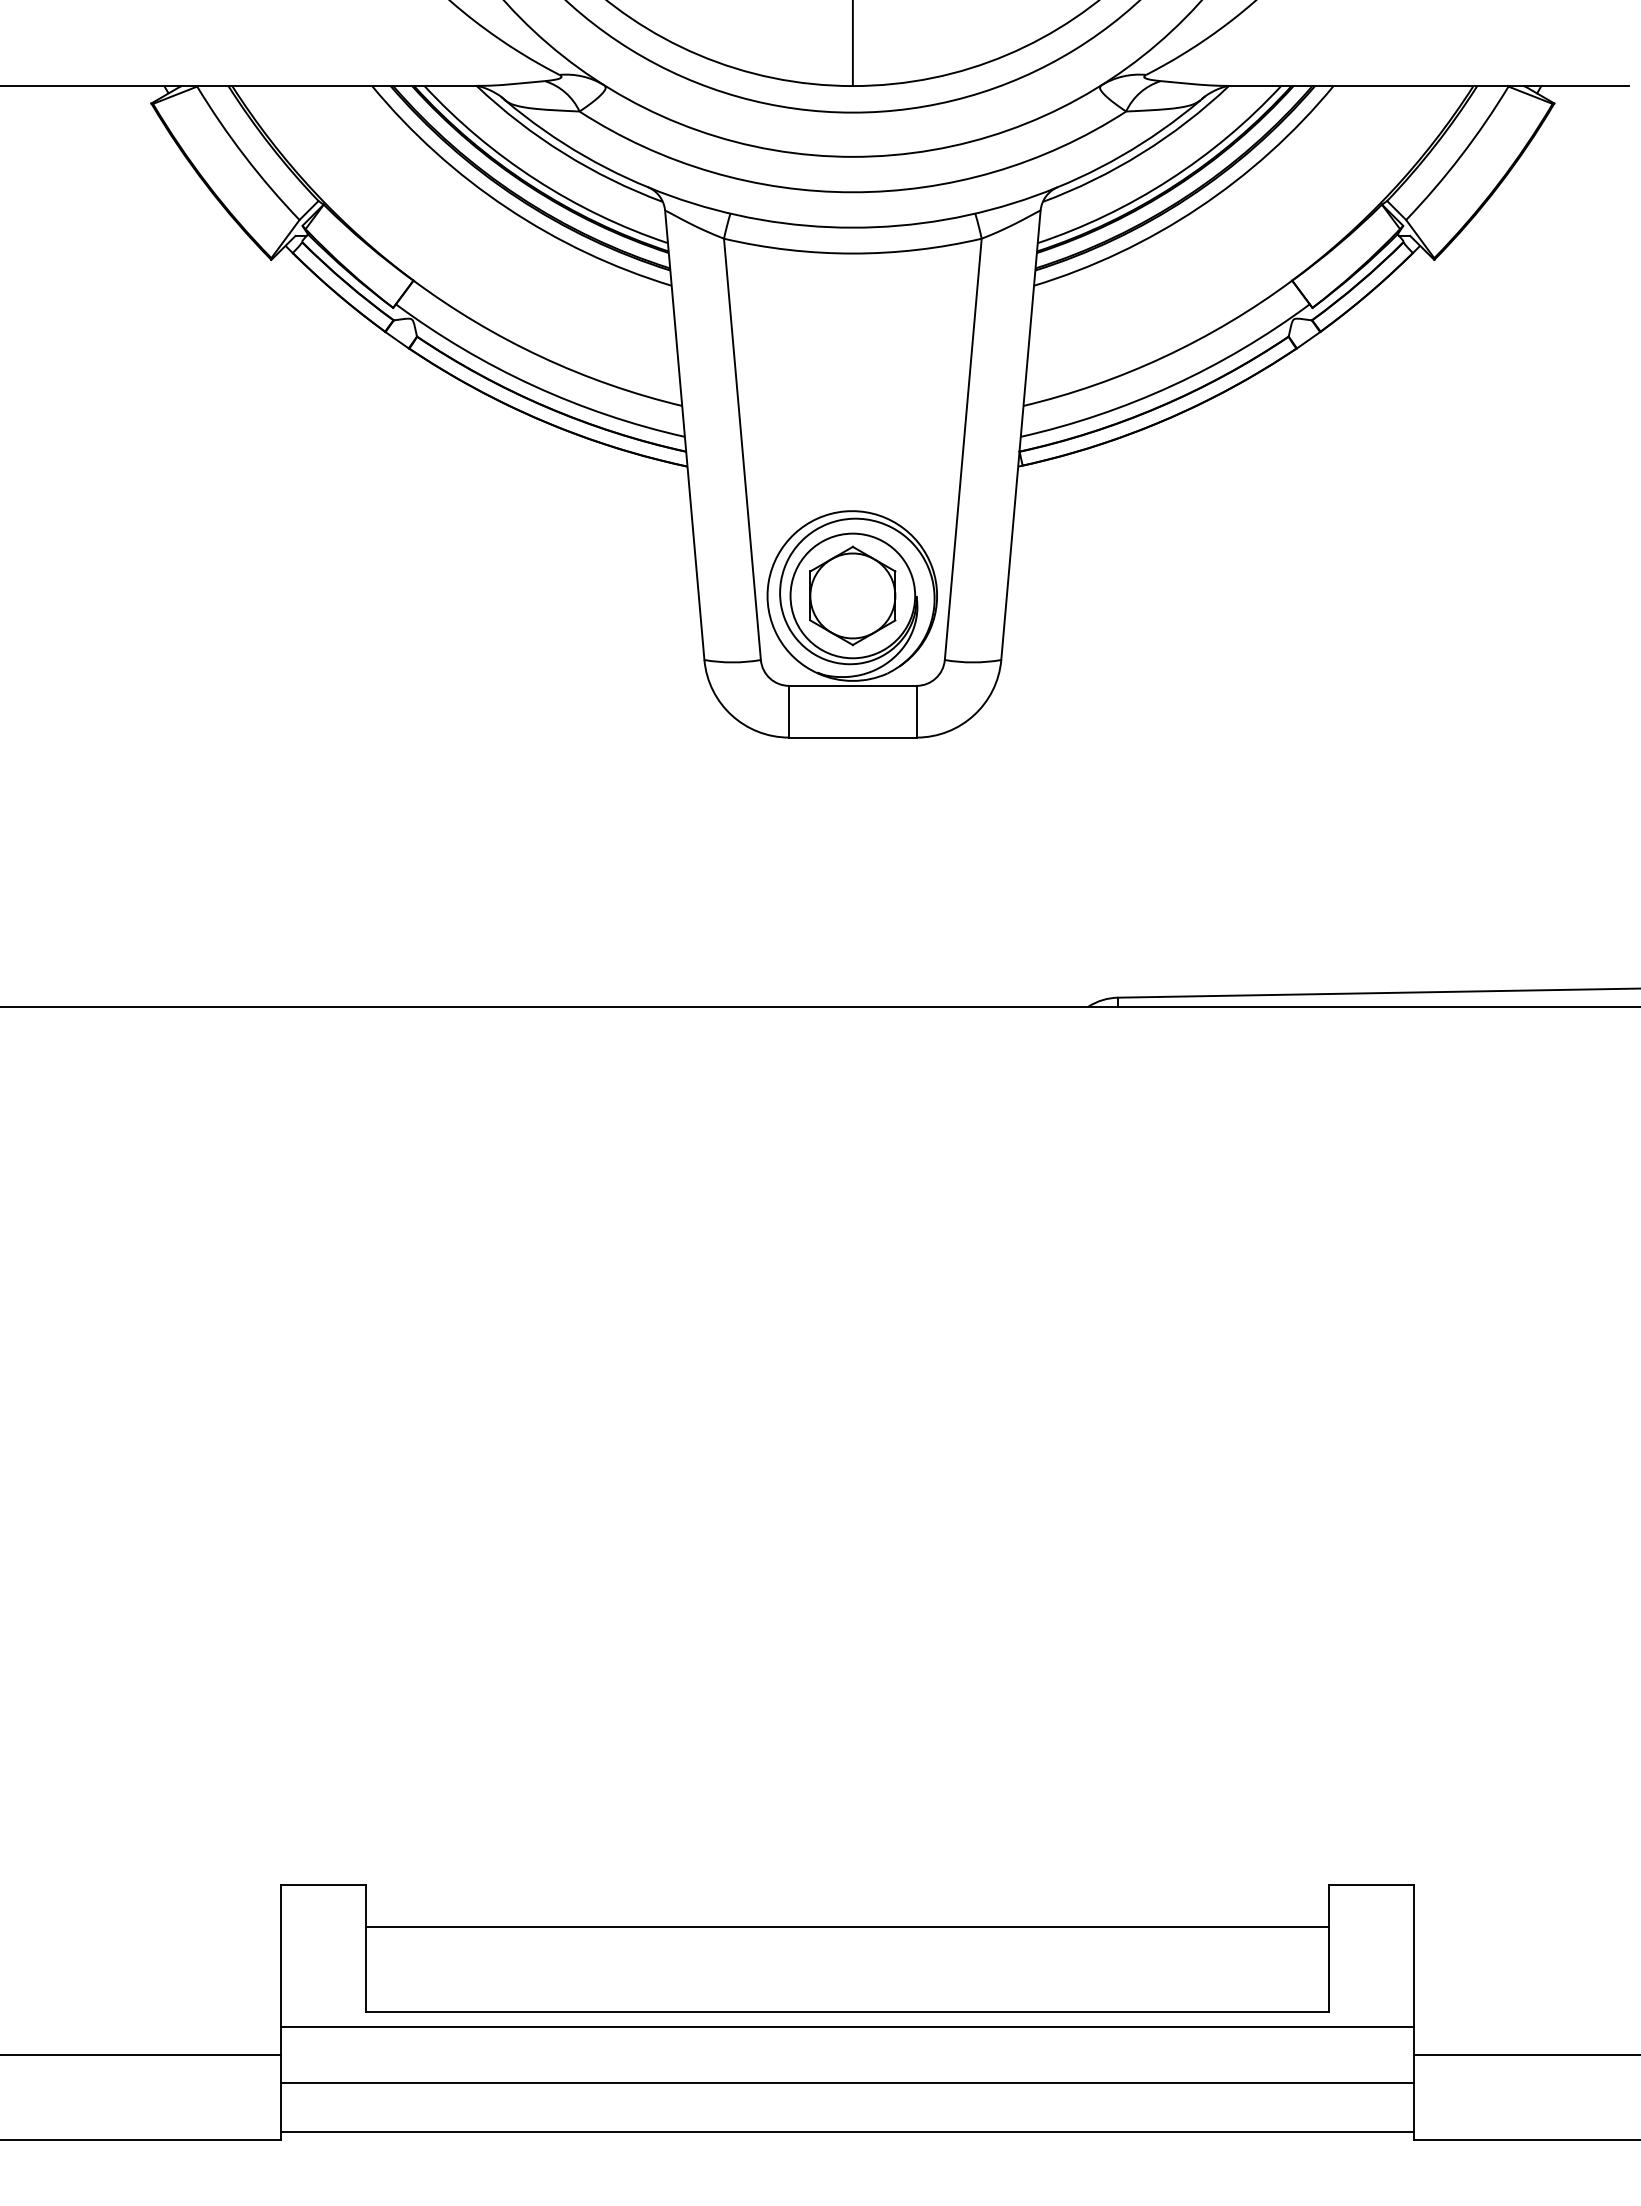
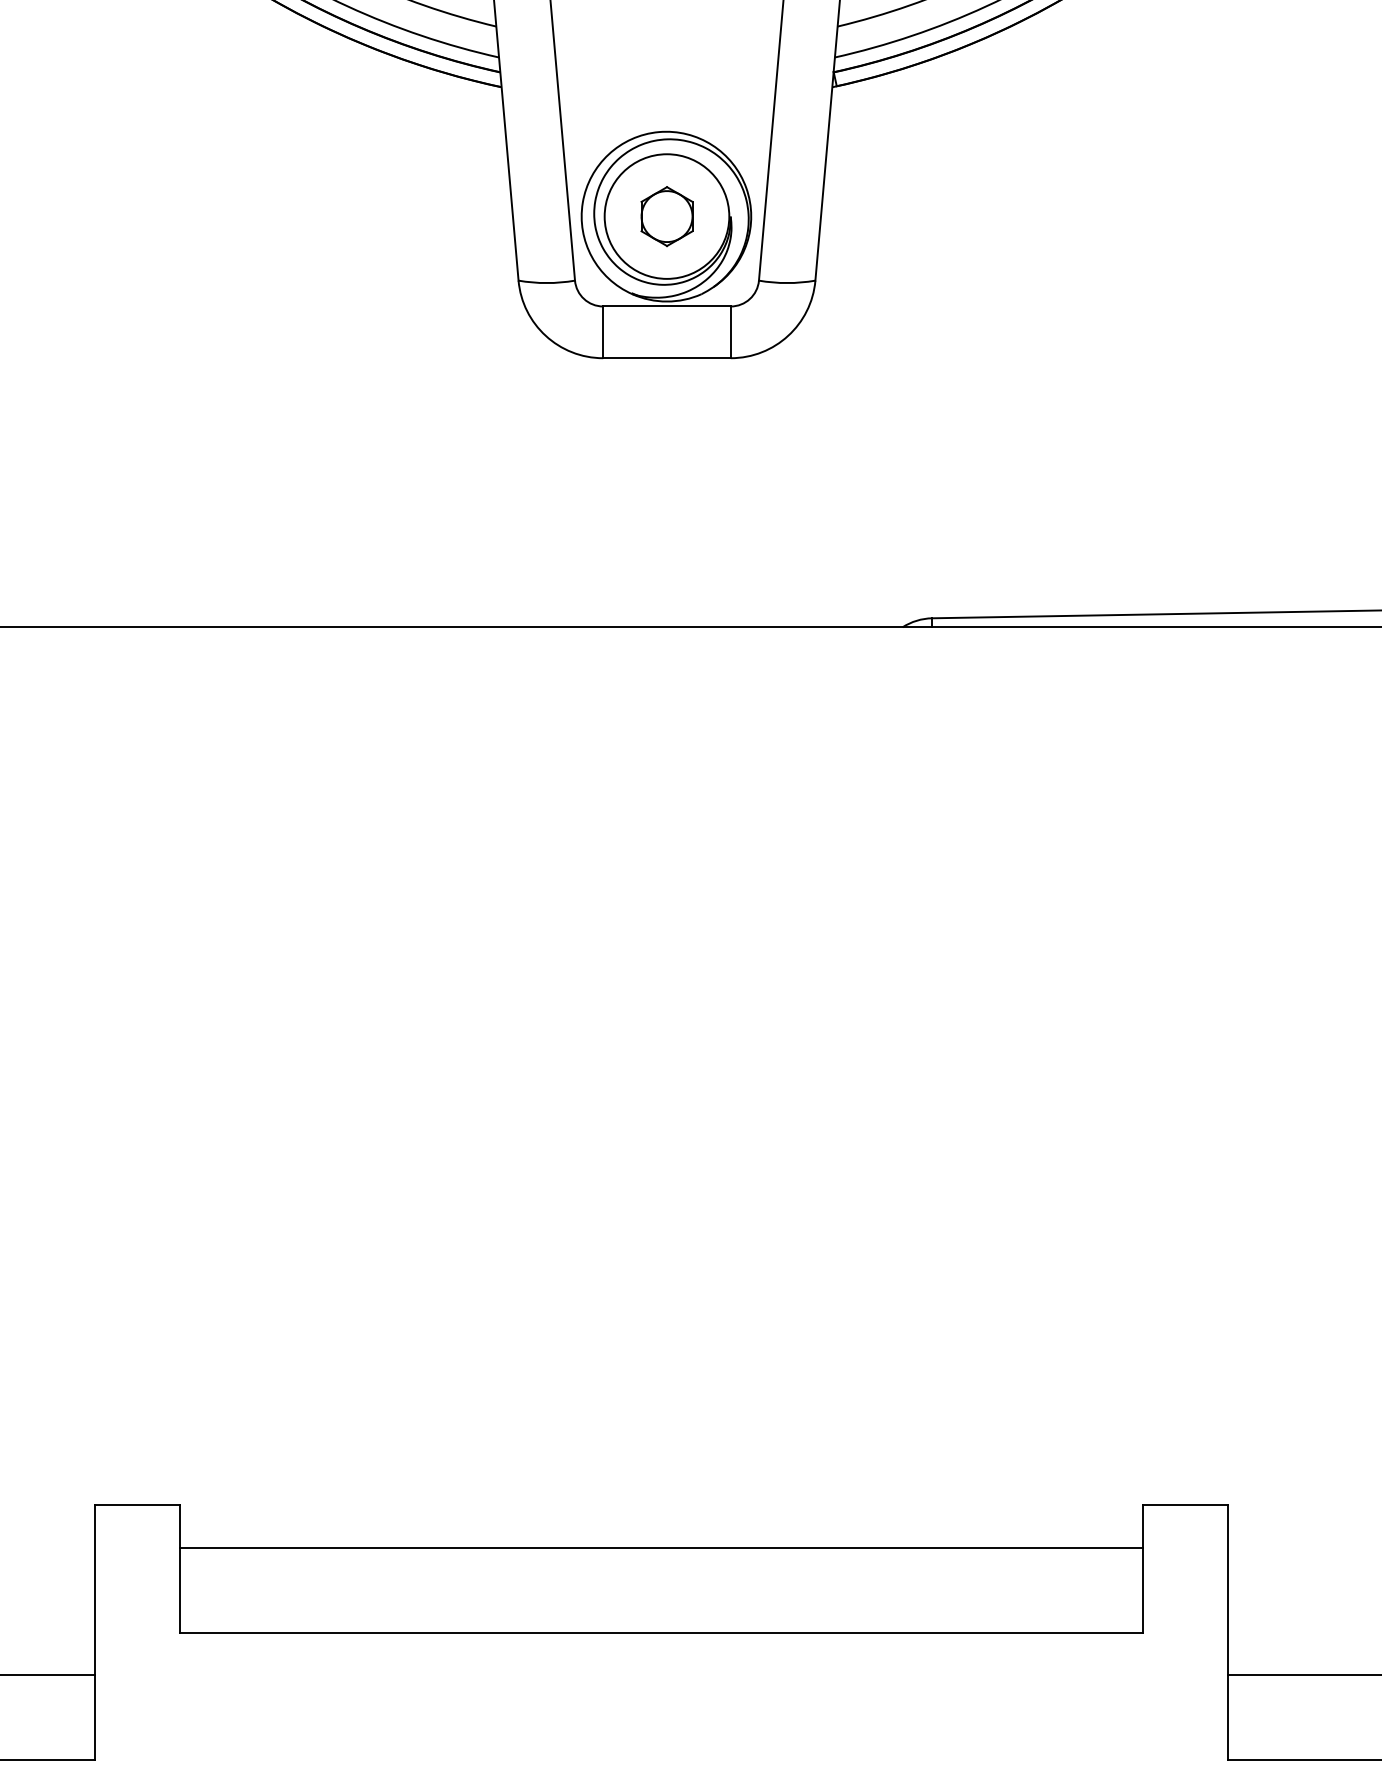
part: (852, 595) -> (666, 216), size x0.6
line: (846, 2026) -> (660, 1647), removed
line: (846, 2083) -> (660, 1704), removed
line: (846, 2131) -> (660, 1752), removed

